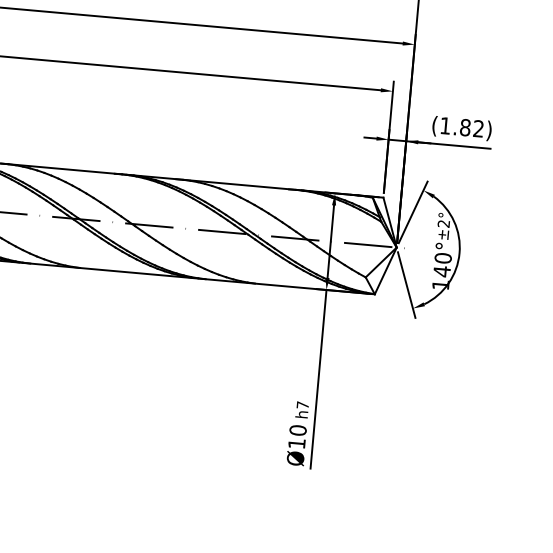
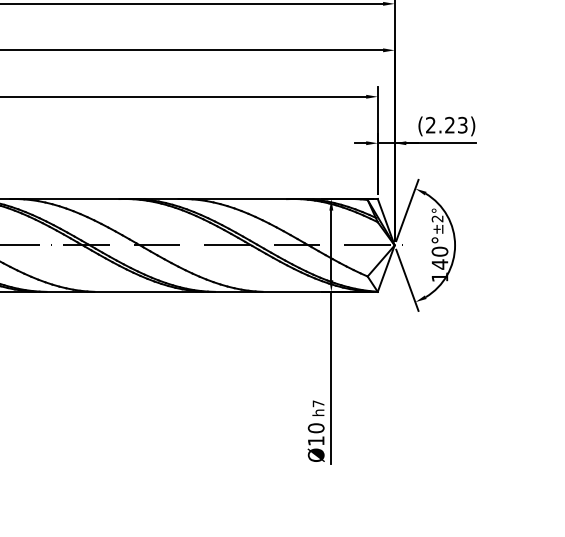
text: (461, 126) -> (446, 124), (1.82) -> (2.23)

